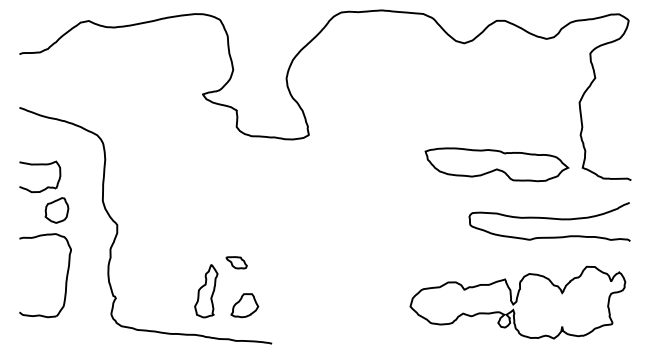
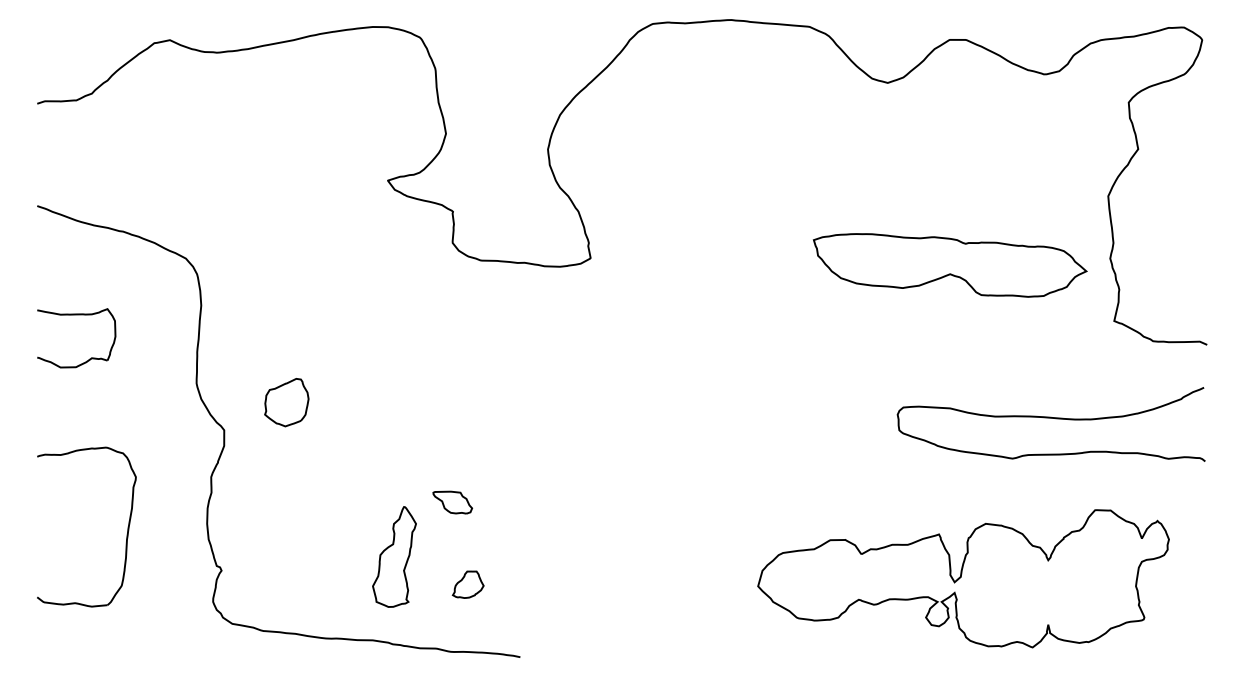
part: (496, 164) -> (949, 264), moved
part: (56, 210) -> (285, 402), moved
part: (517, 302) -> (962, 578), moved
part: (244, 305) -> (467, 584), size x0.6

